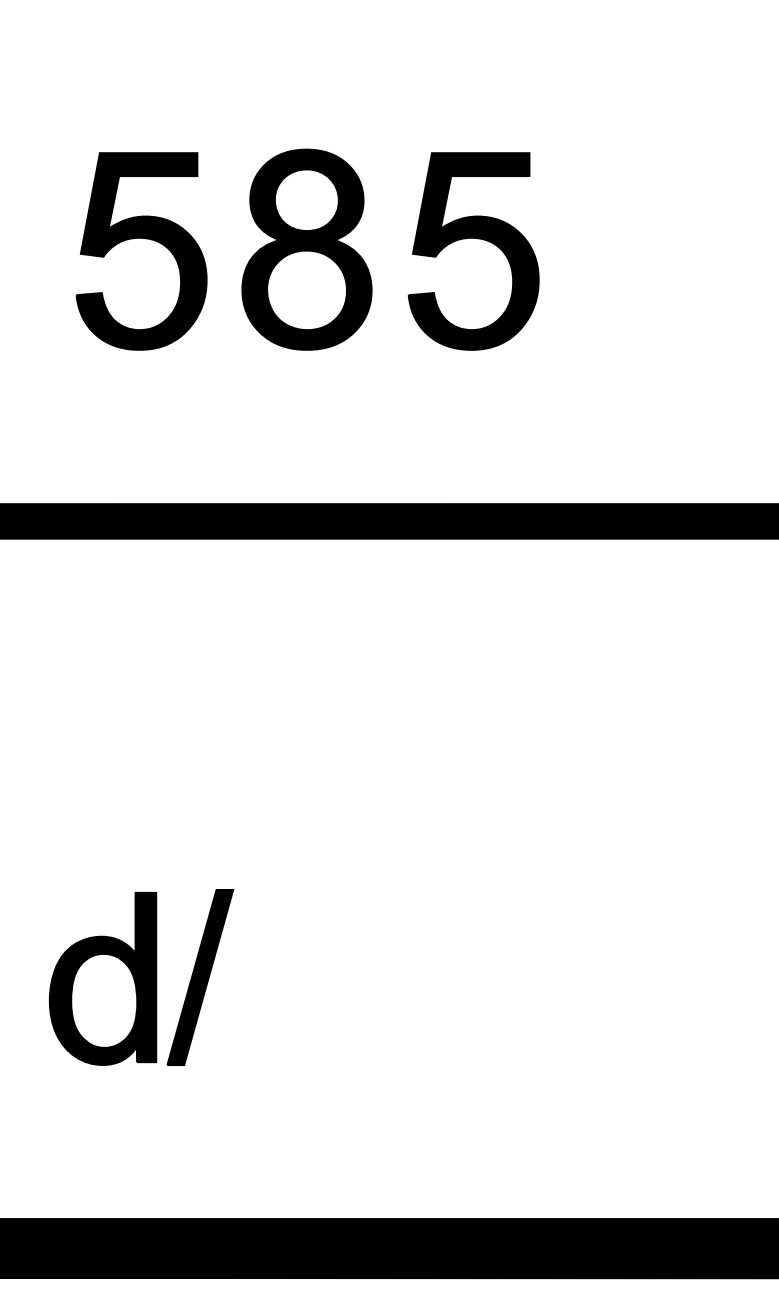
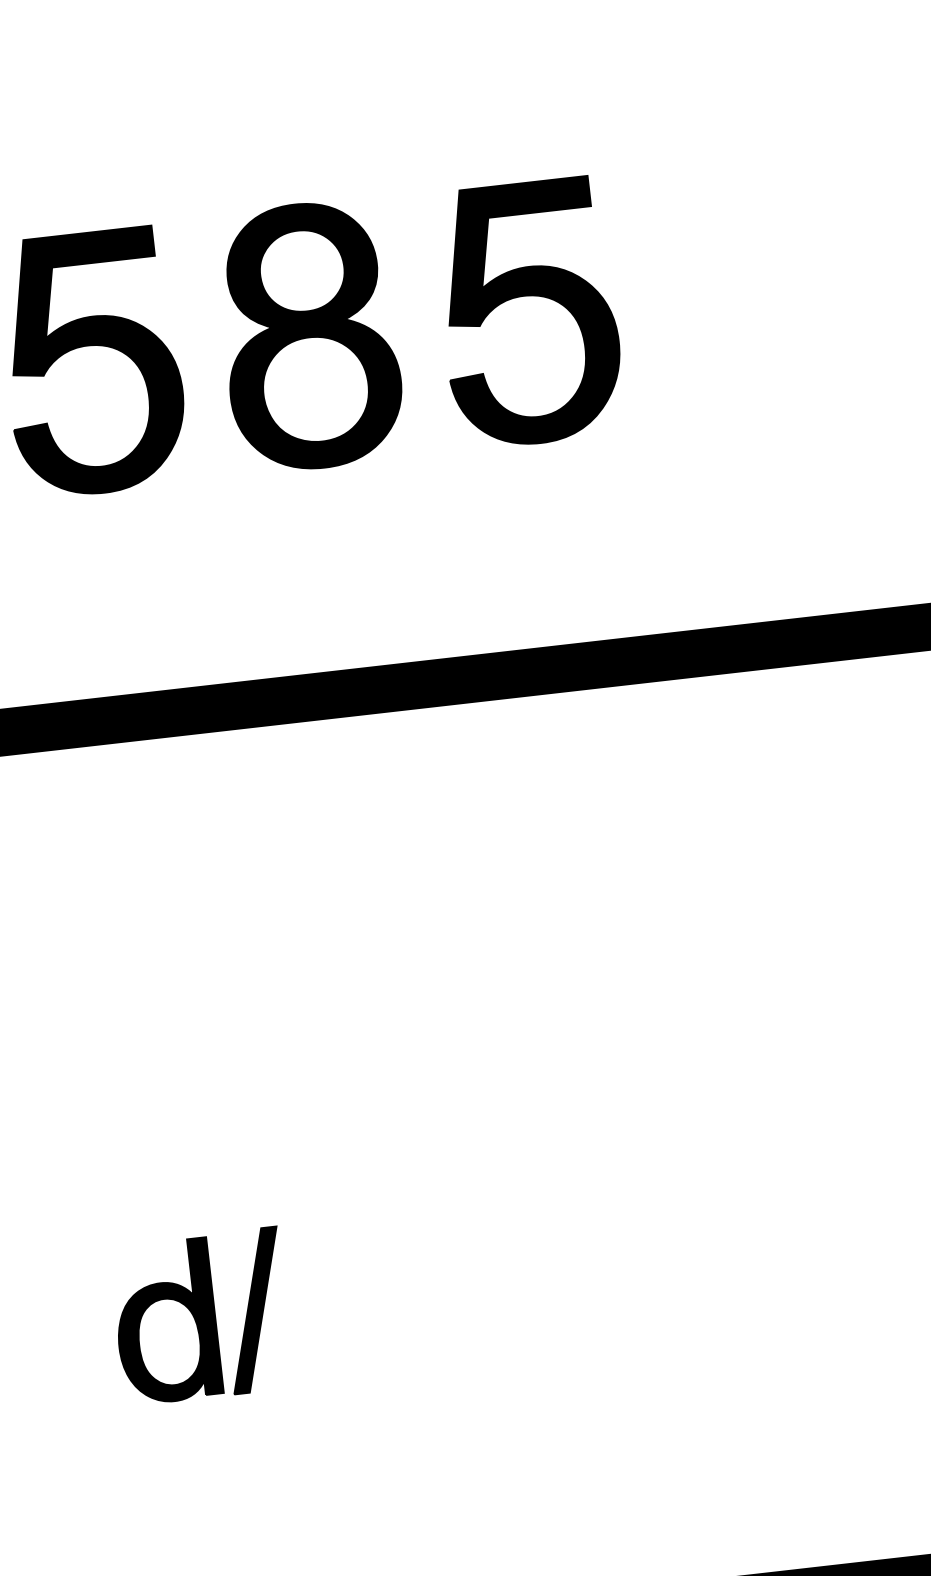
part: (141, 977) -> (201, 1316), size x0.7

